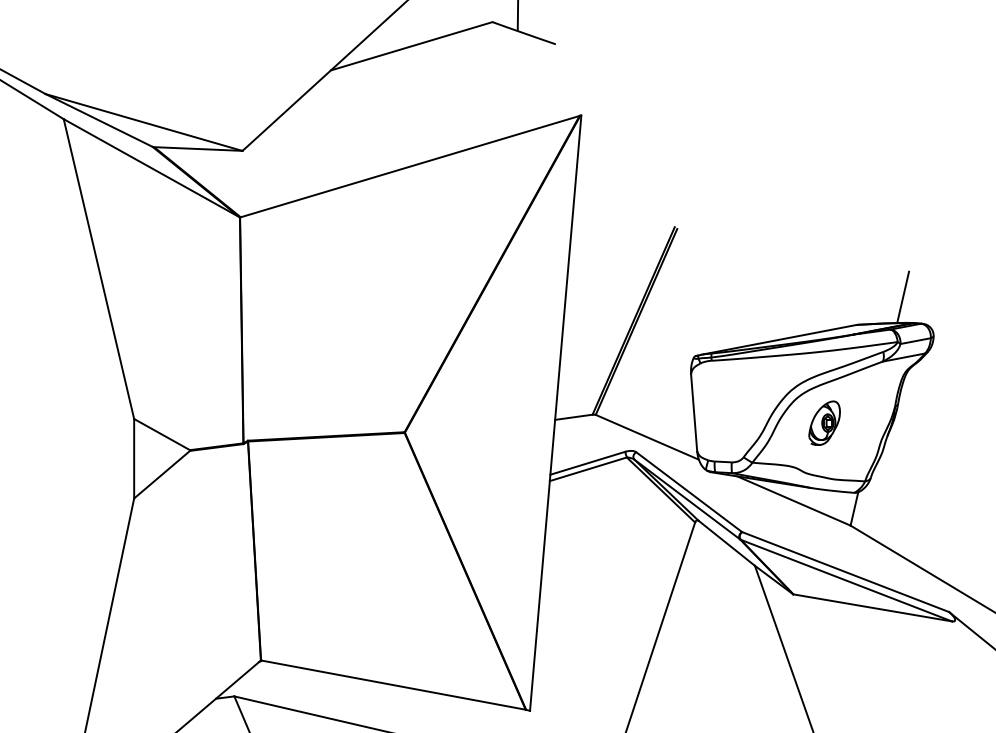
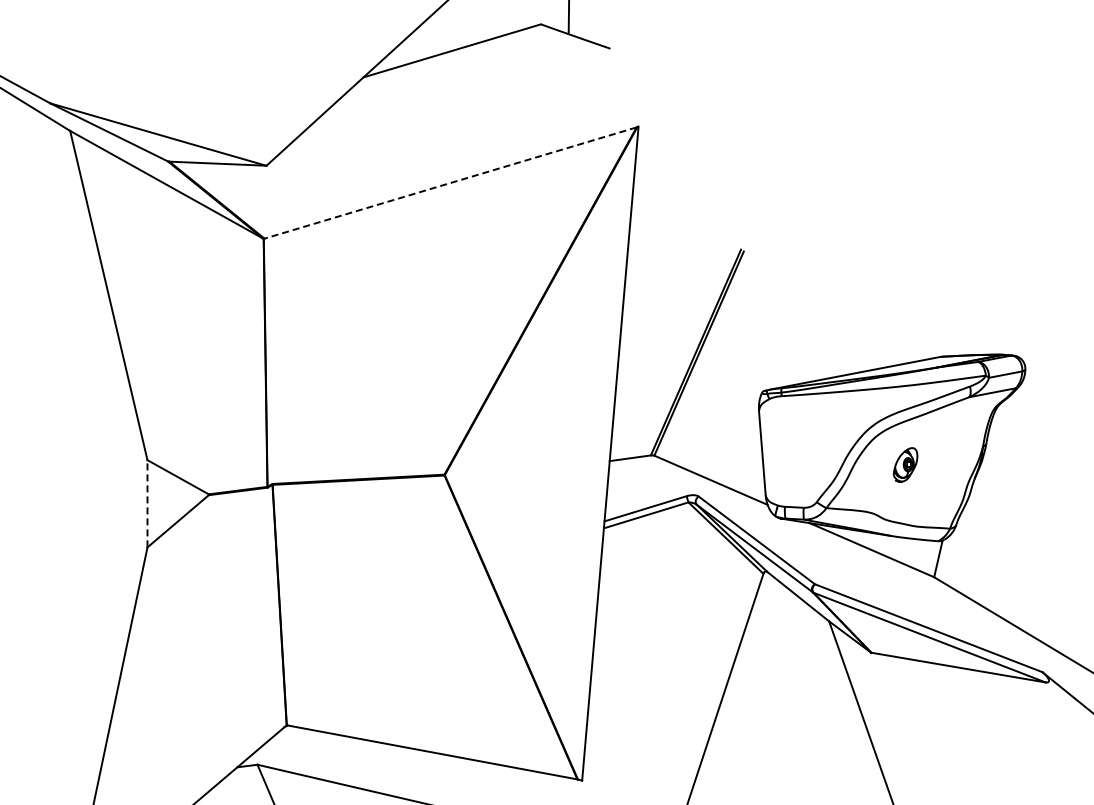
line: (410, 167) -> (450, 183), solid -> dashed
line: (902, 297) -> (991, 326), removed
part: (824, 422) -> (905, 464), size x0.7
line: (134, 458) -> (147, 503), solid -> dashed

